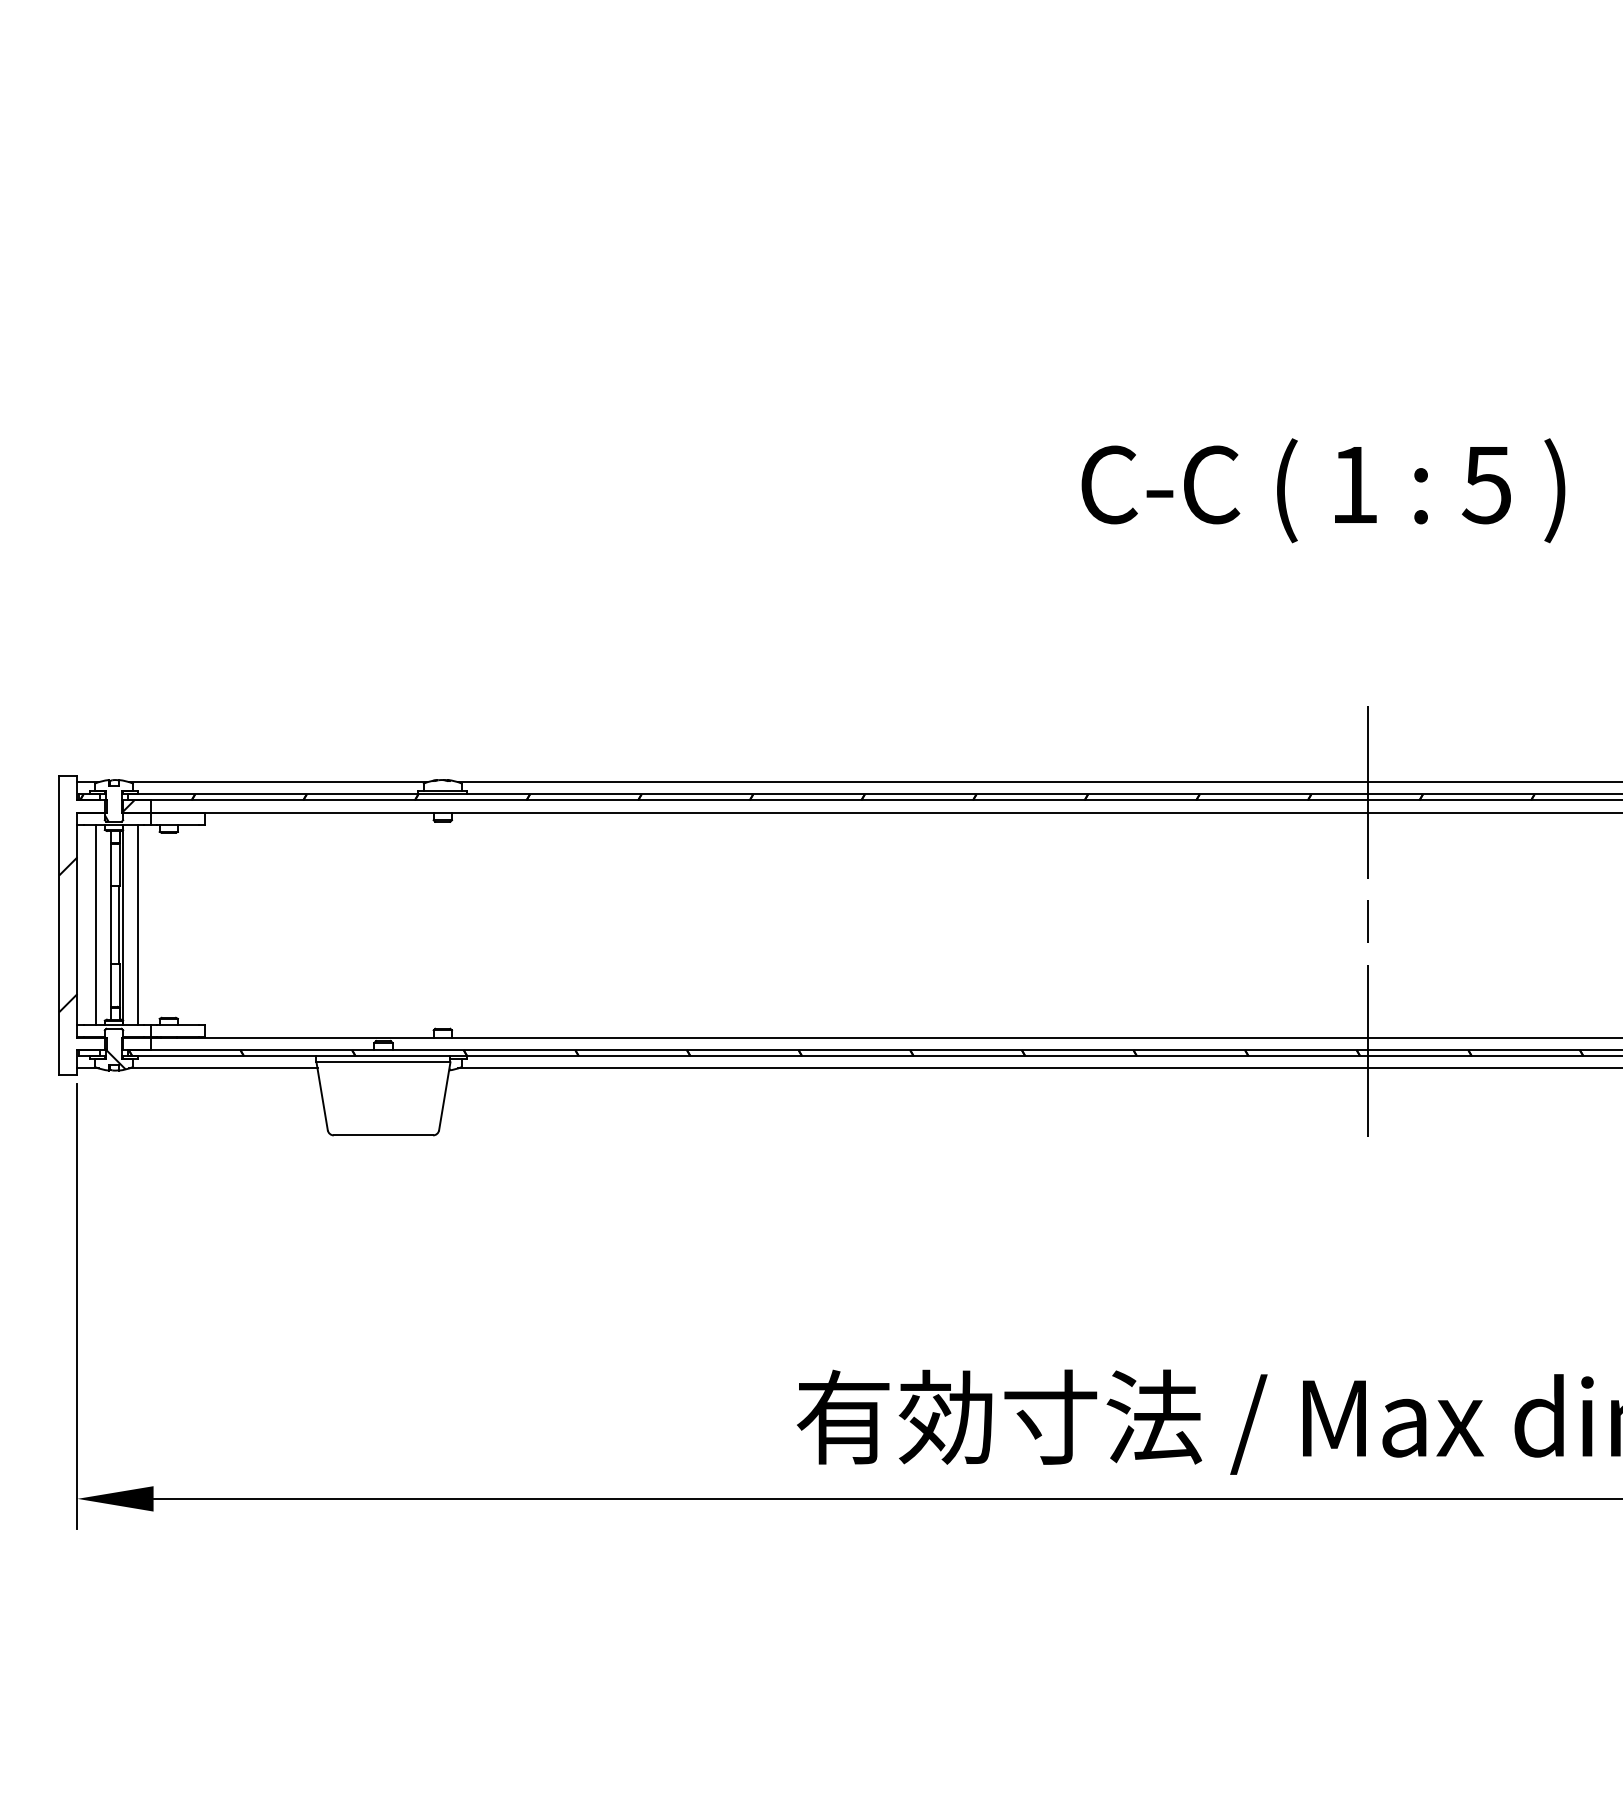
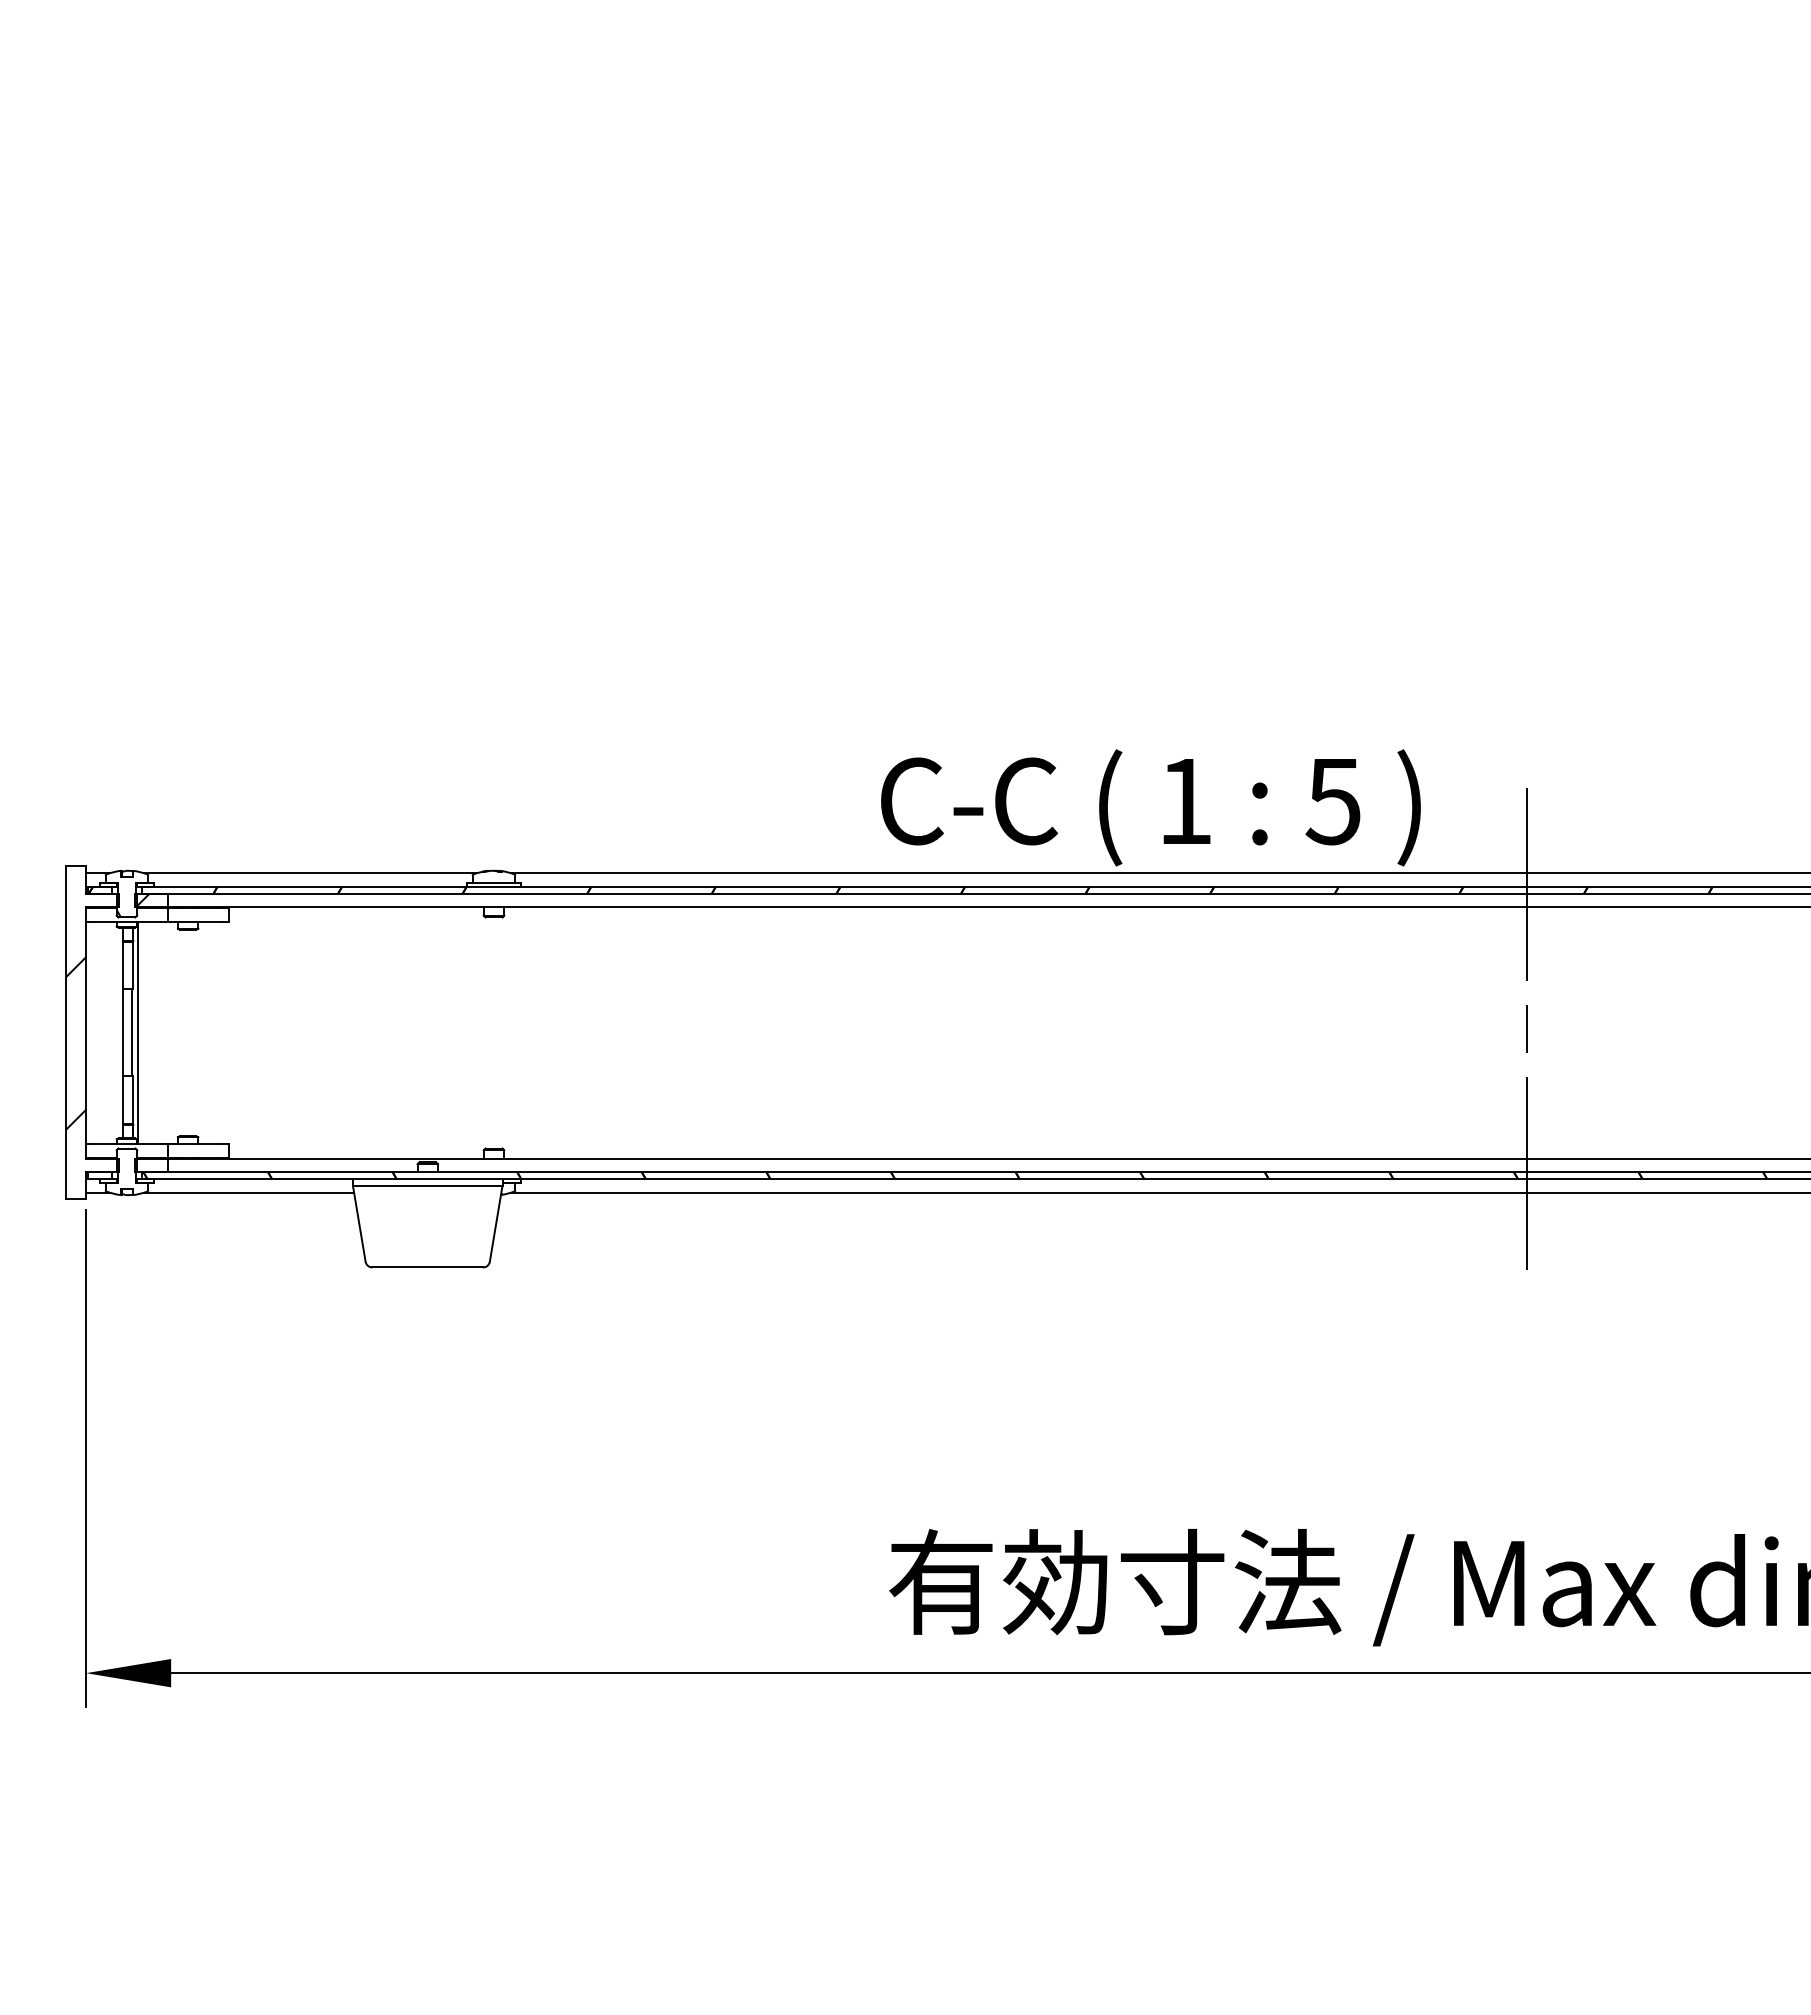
text: (1323, 490) -> (1150, 807), moved
line: (95, 924) -> (106, 1032), removed
line: (138, 924) -> (154, 1032), removed
hatch: (115, 1058) -> (128, 1181), removed

